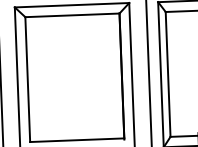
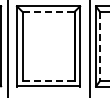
line: (72, 14) -> (48, 11), solid -> dashed
line: (168, 74) -> (100, 46), solid -> dashed
line: (77, 139) -> (48, 80), solid -> dashed

